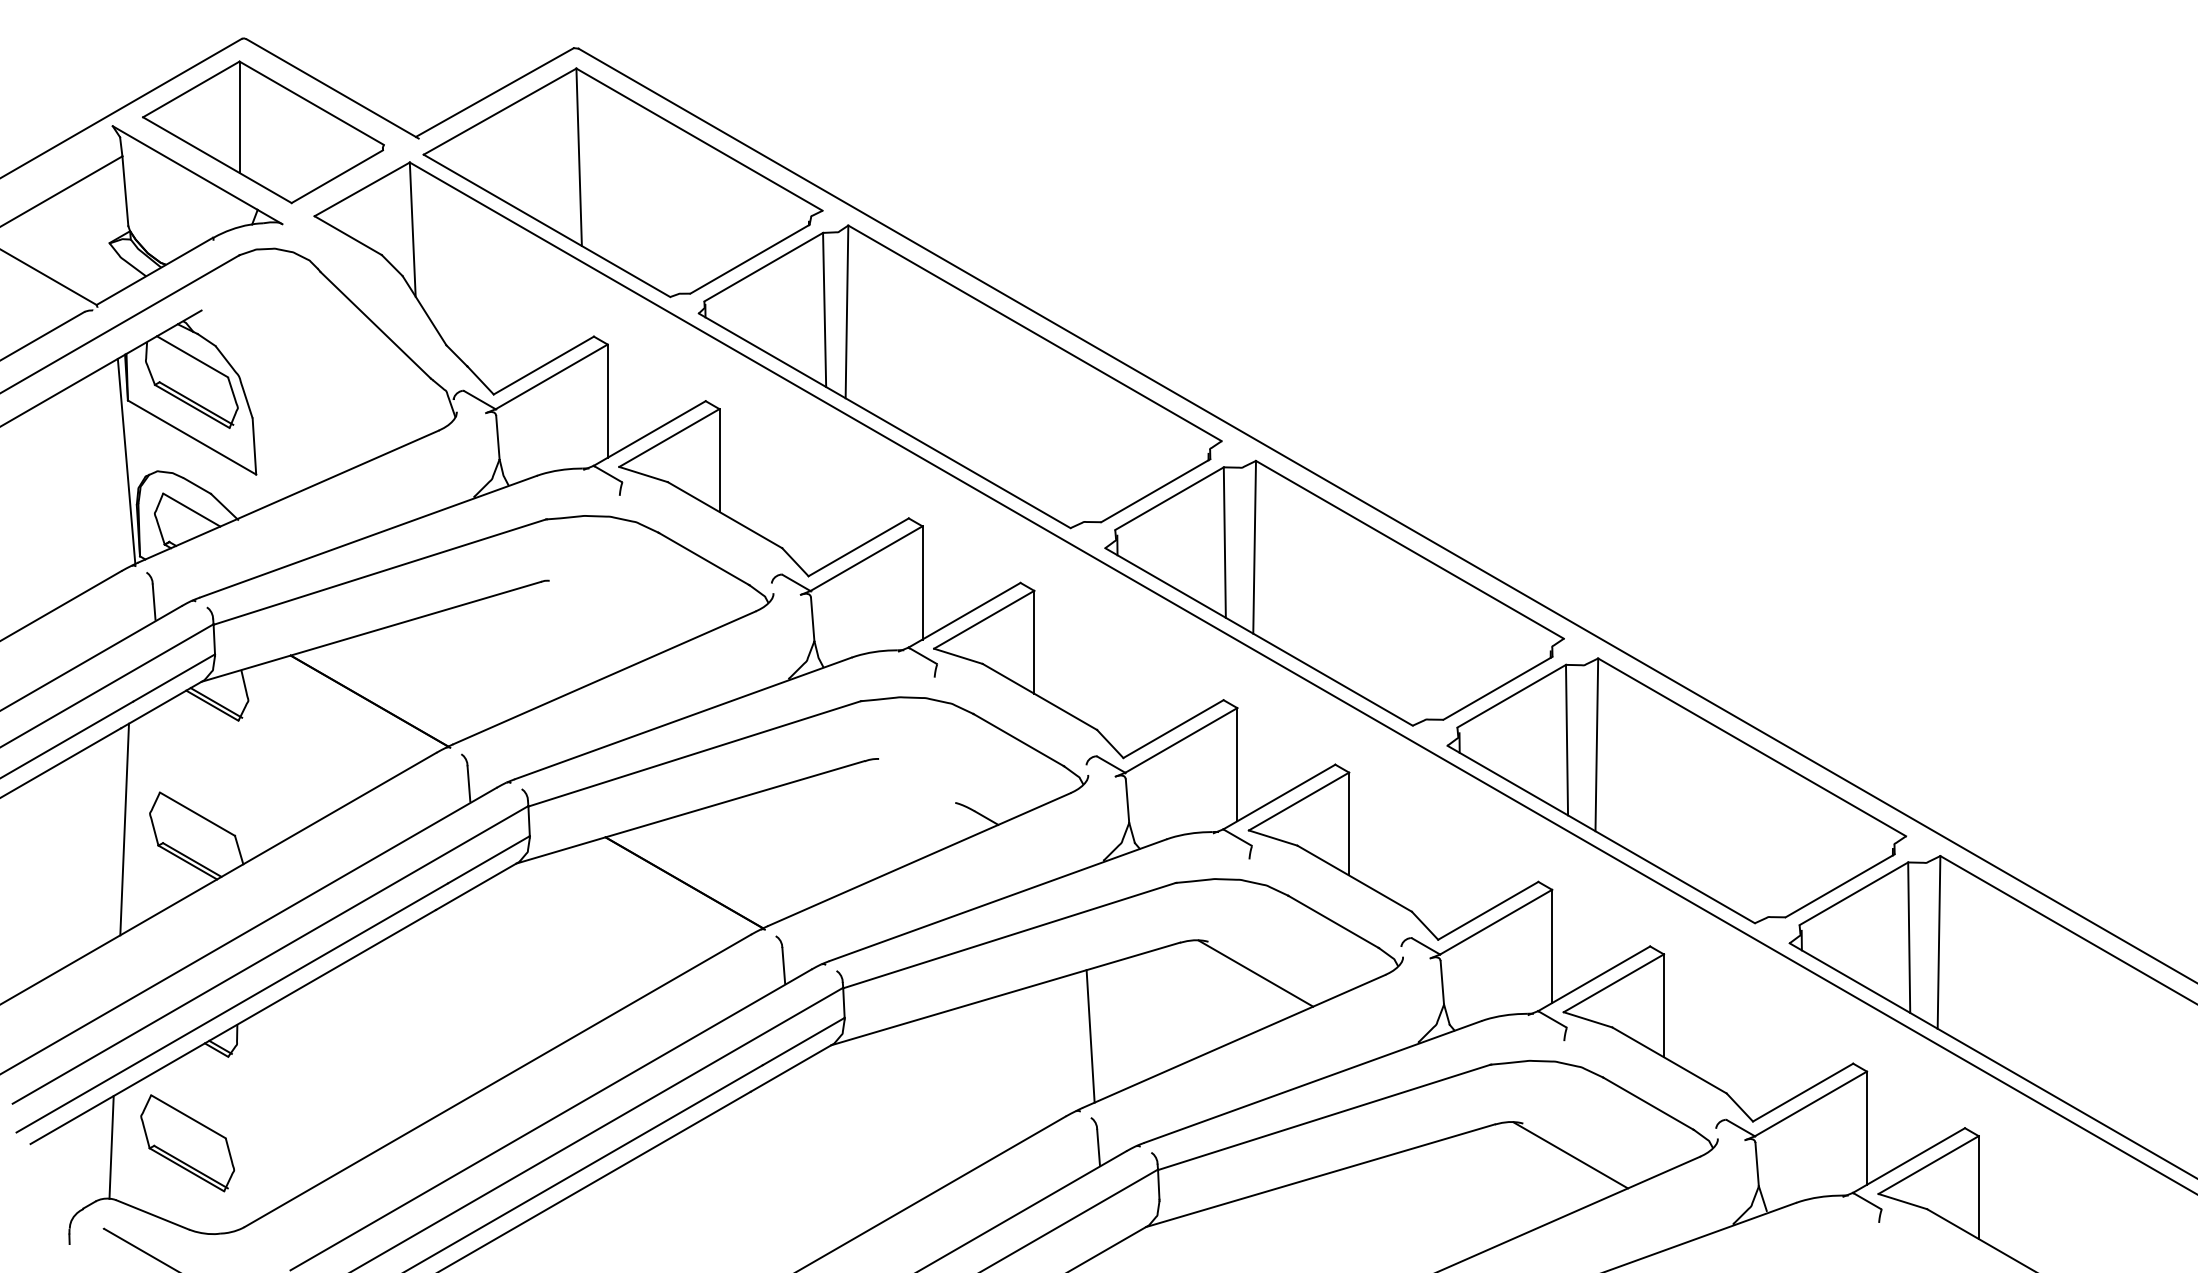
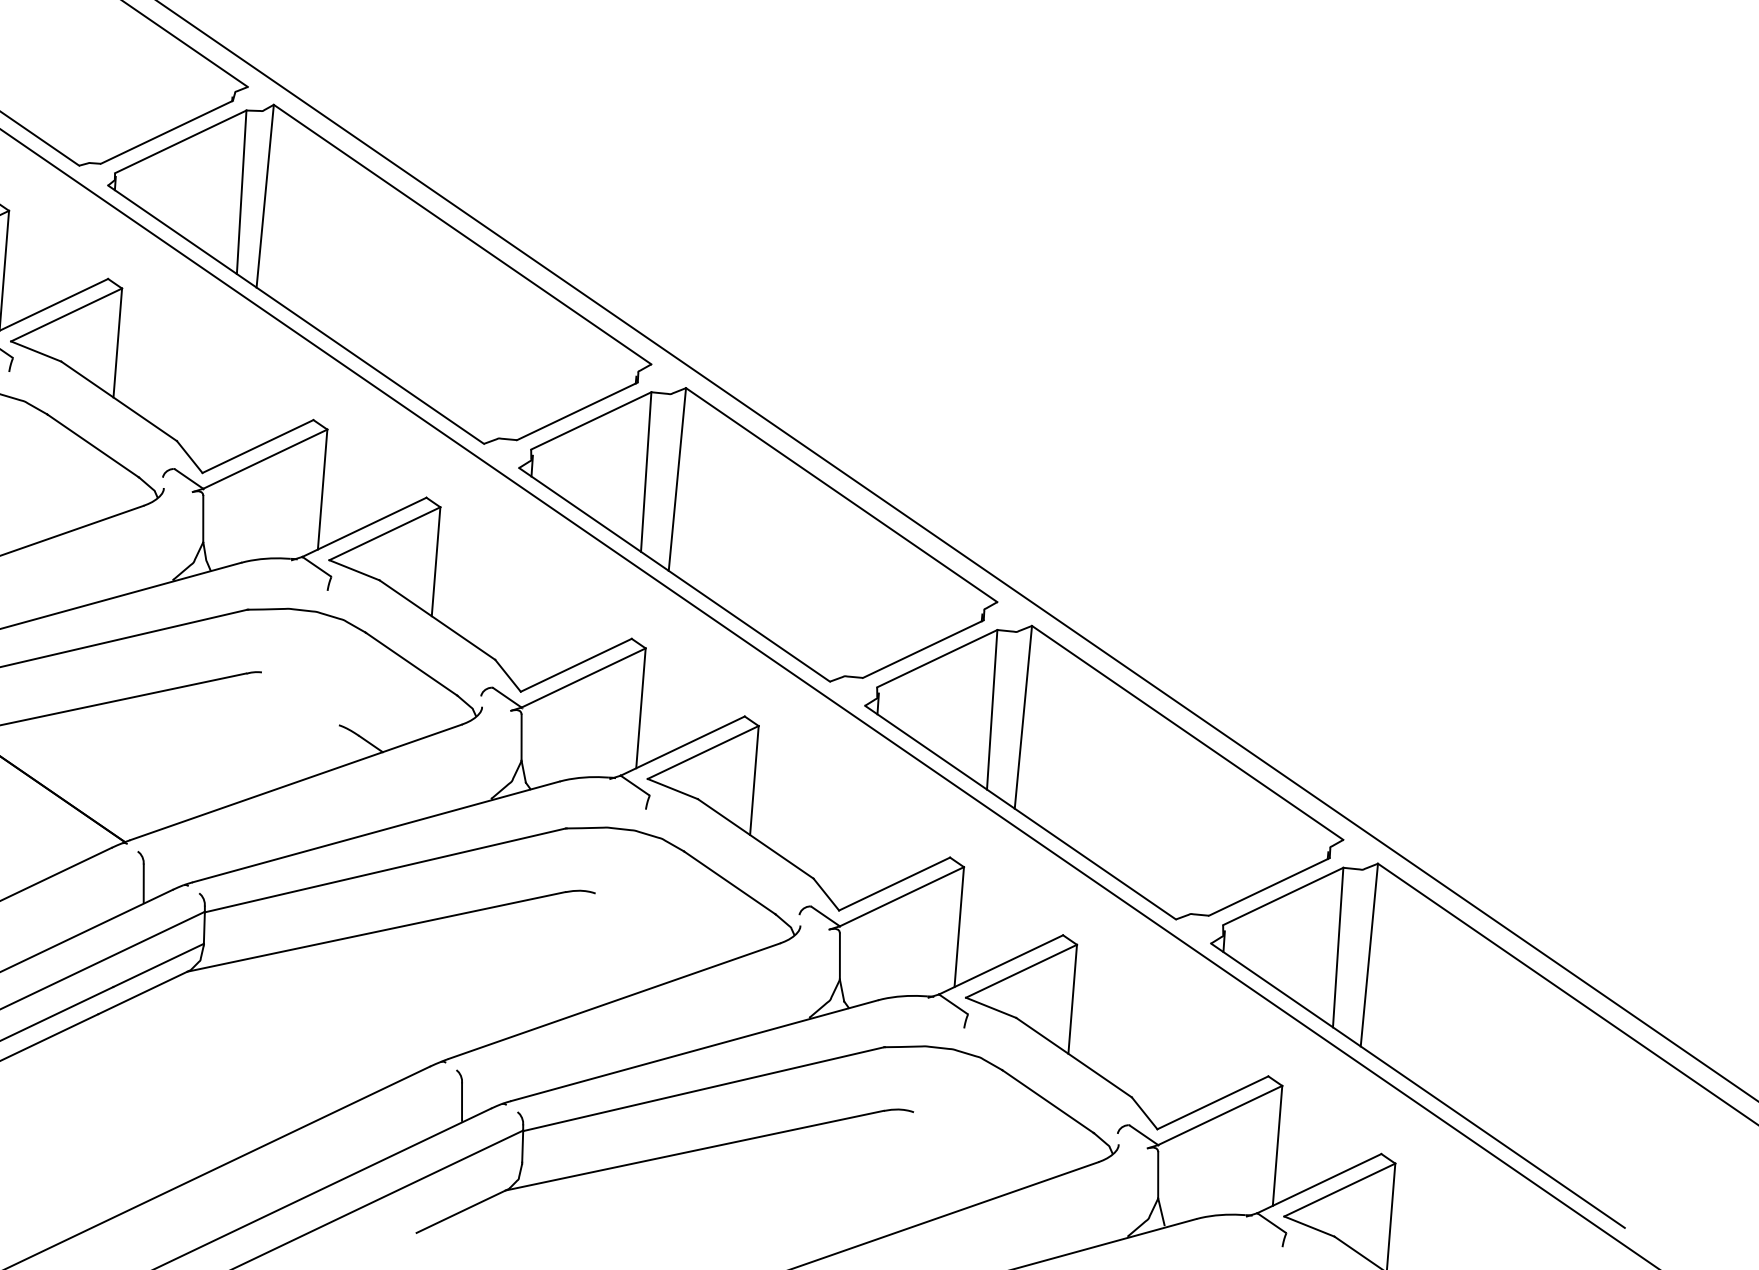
line: (1255, 973) -> (642, 931), removed
line: (1090, 1036) -> (462, 983), removed
line: (1570, 1155) -> (961, 1150), removed

